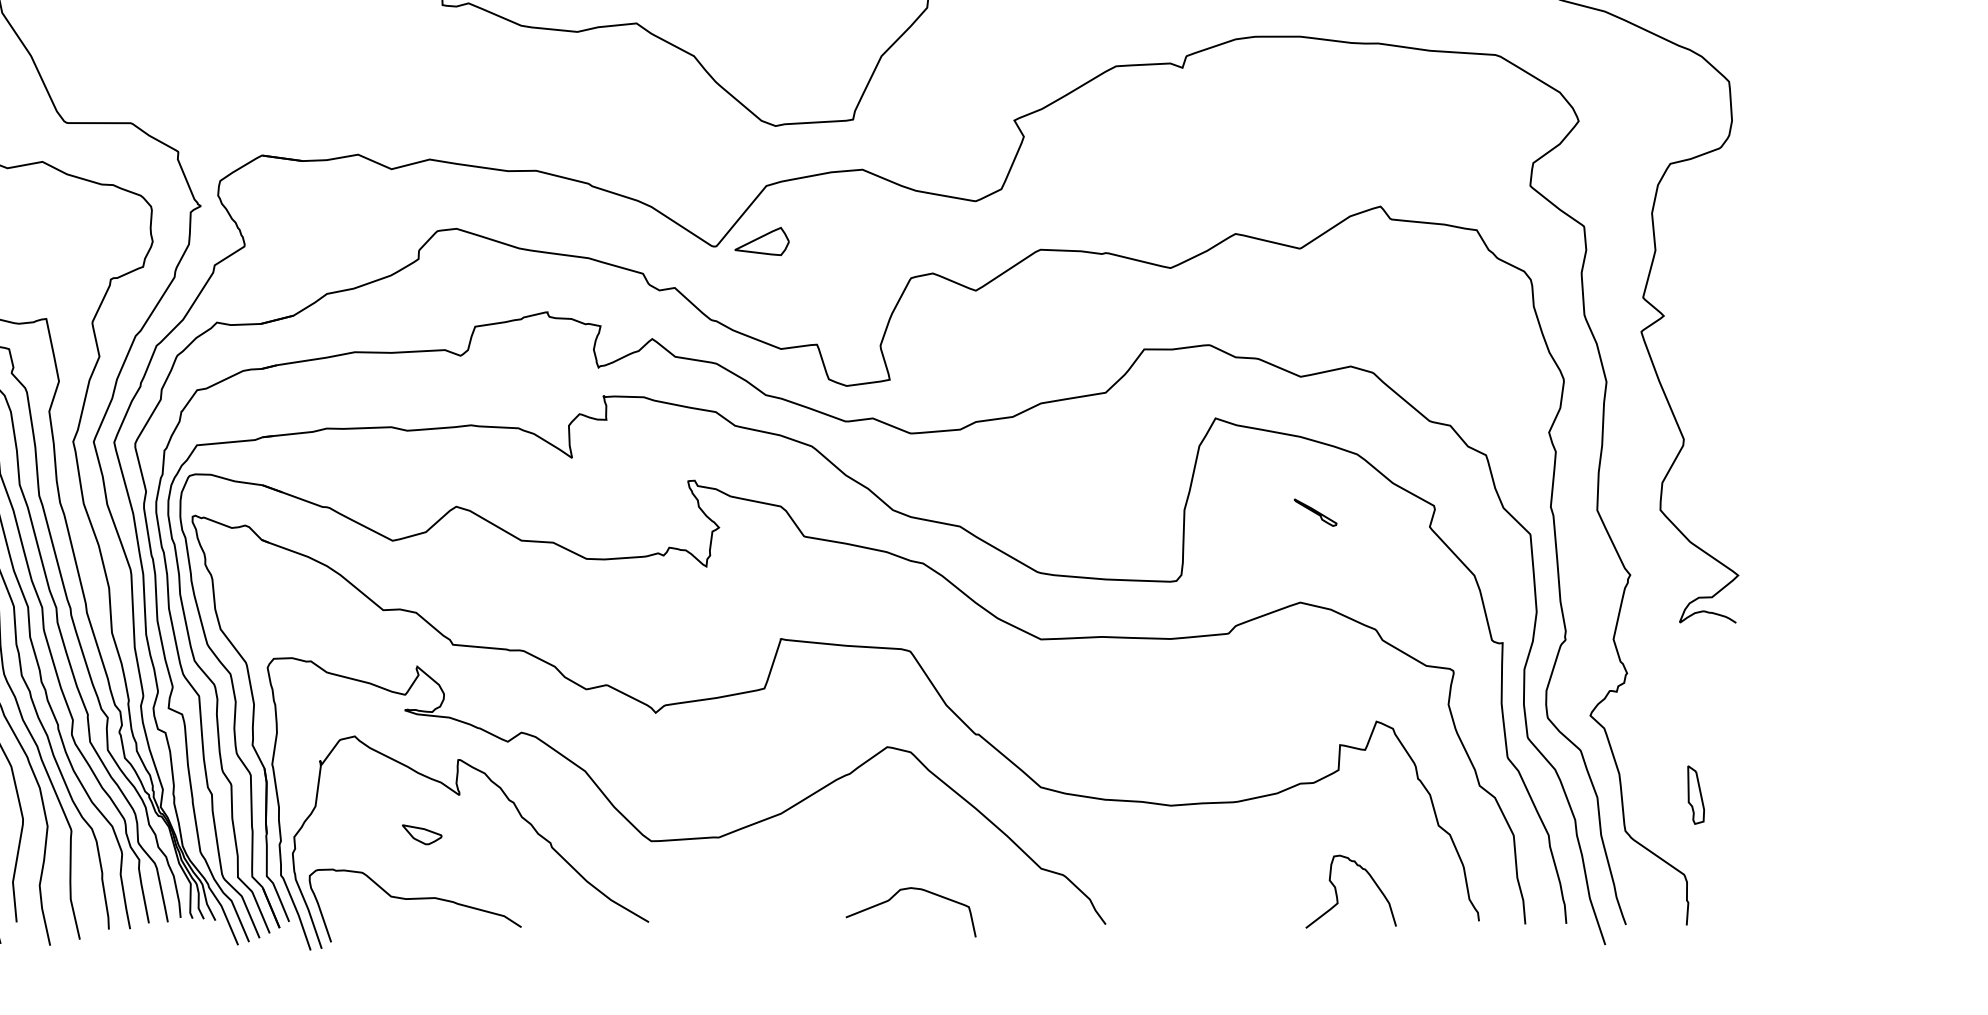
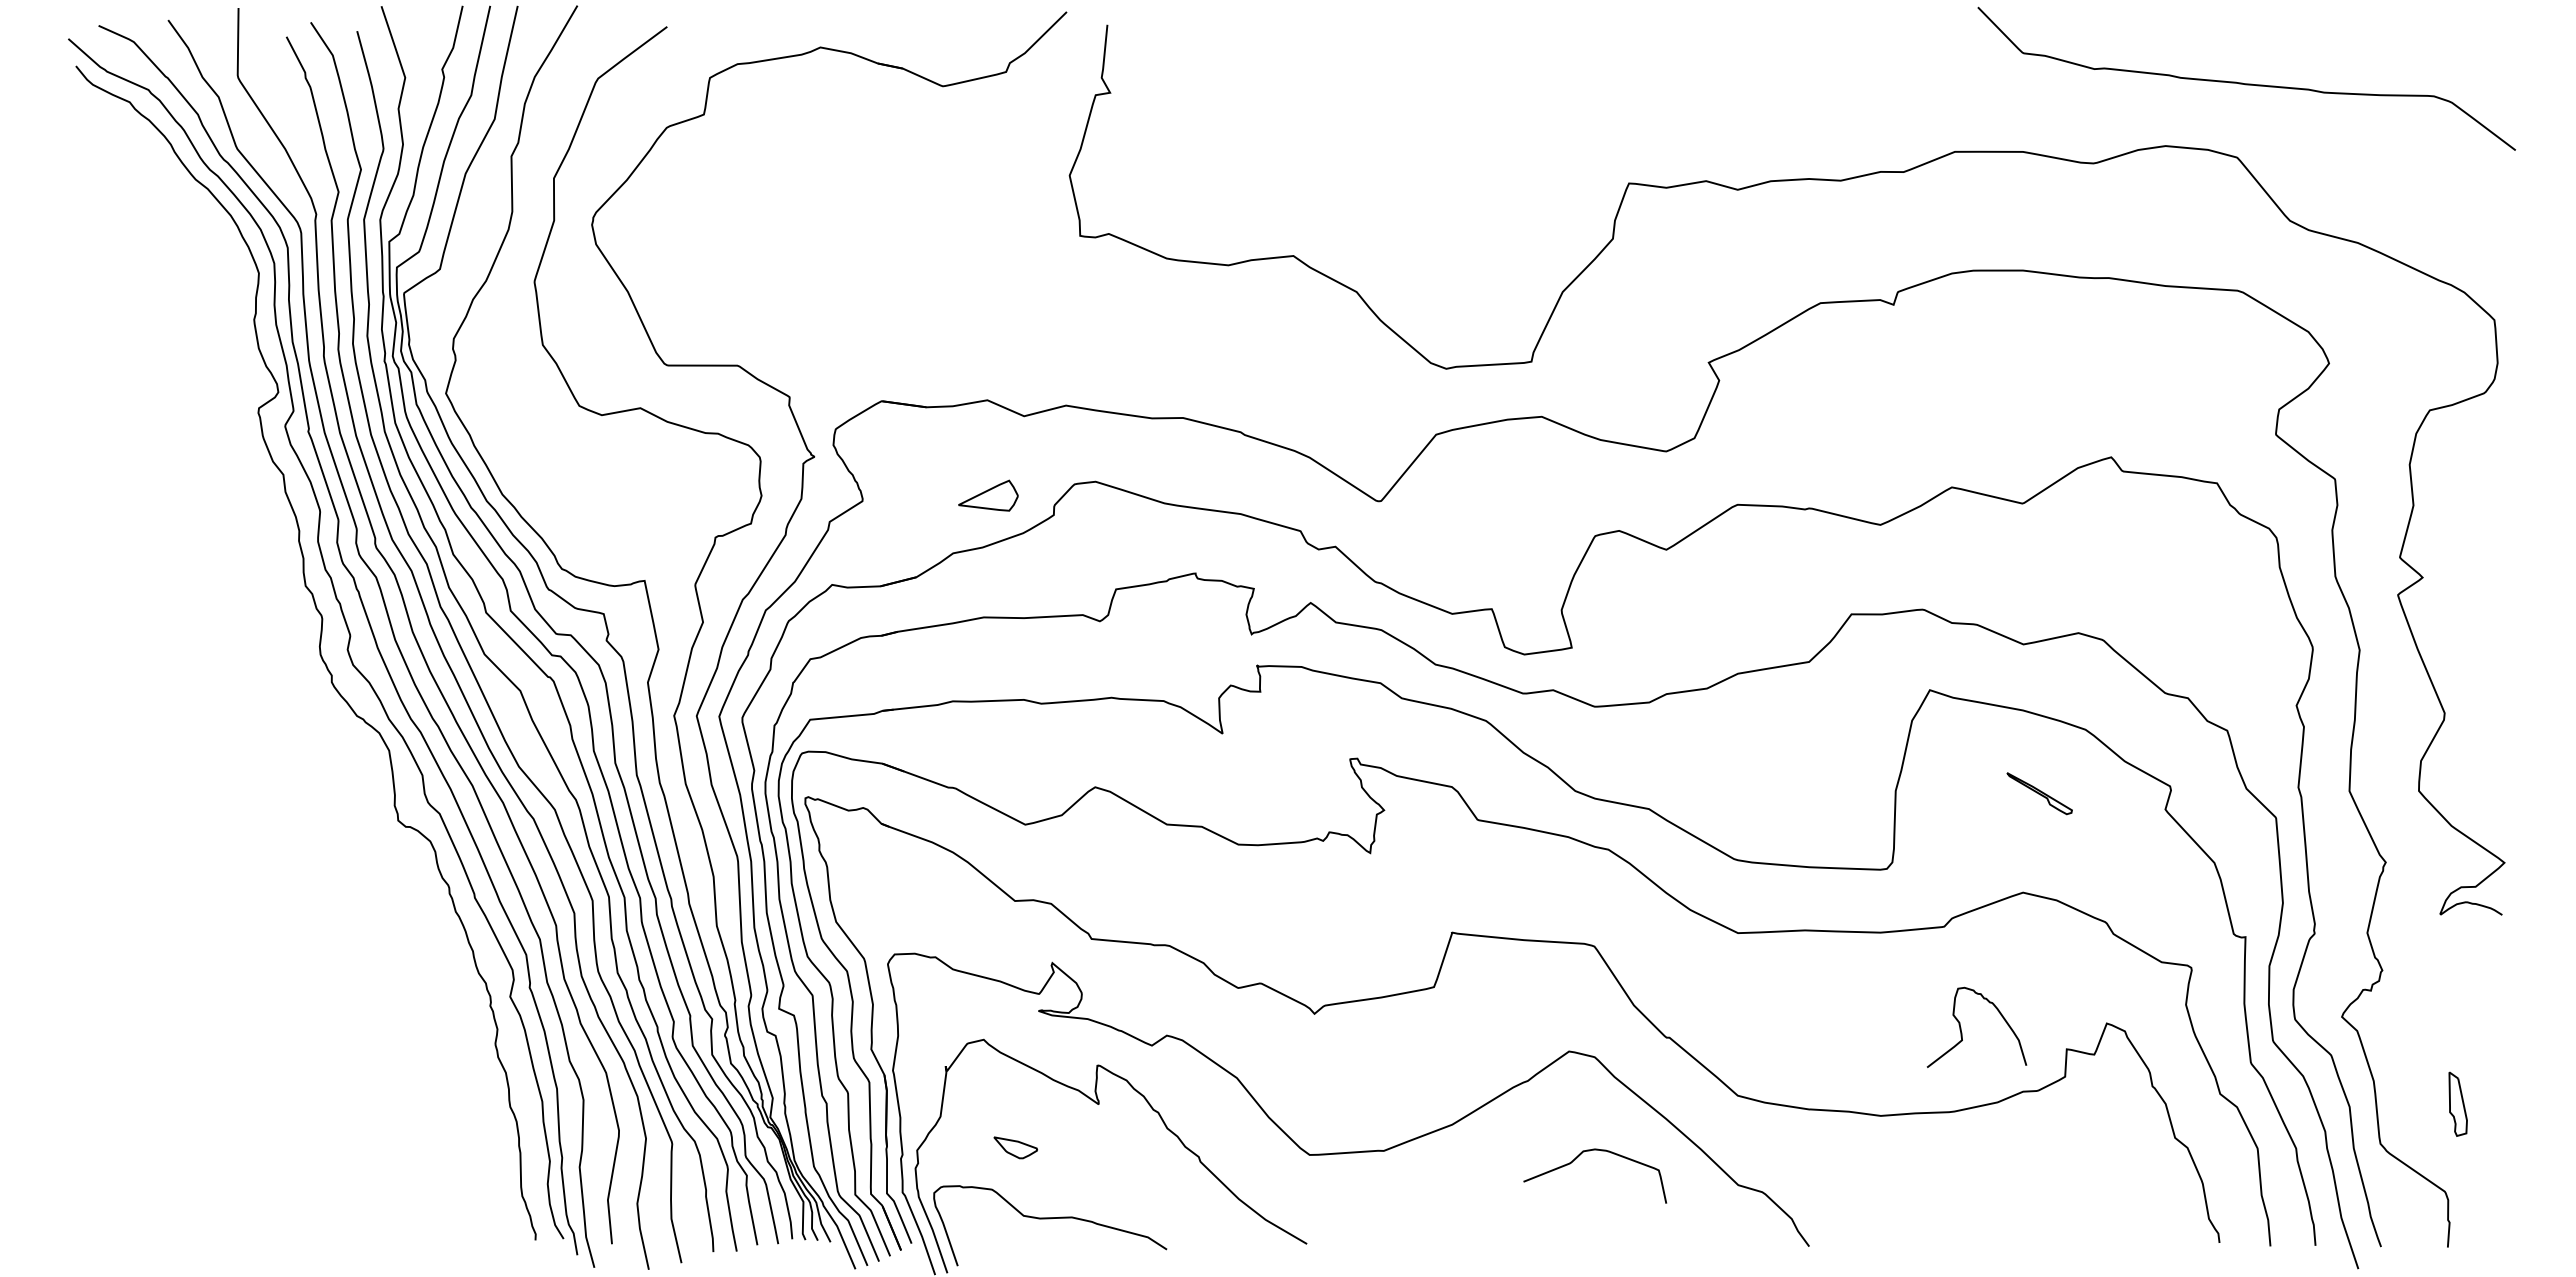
part: (762, 241) -> (988, 495), moved
part: (1315, 512) -> (2039, 793), size x1.4
part: (421, 834) -> (1015, 1147), moved
curve: (906, 889) -> (1590, 1151), moved
curve: (1337, 891) -> (1961, 1027), moved

